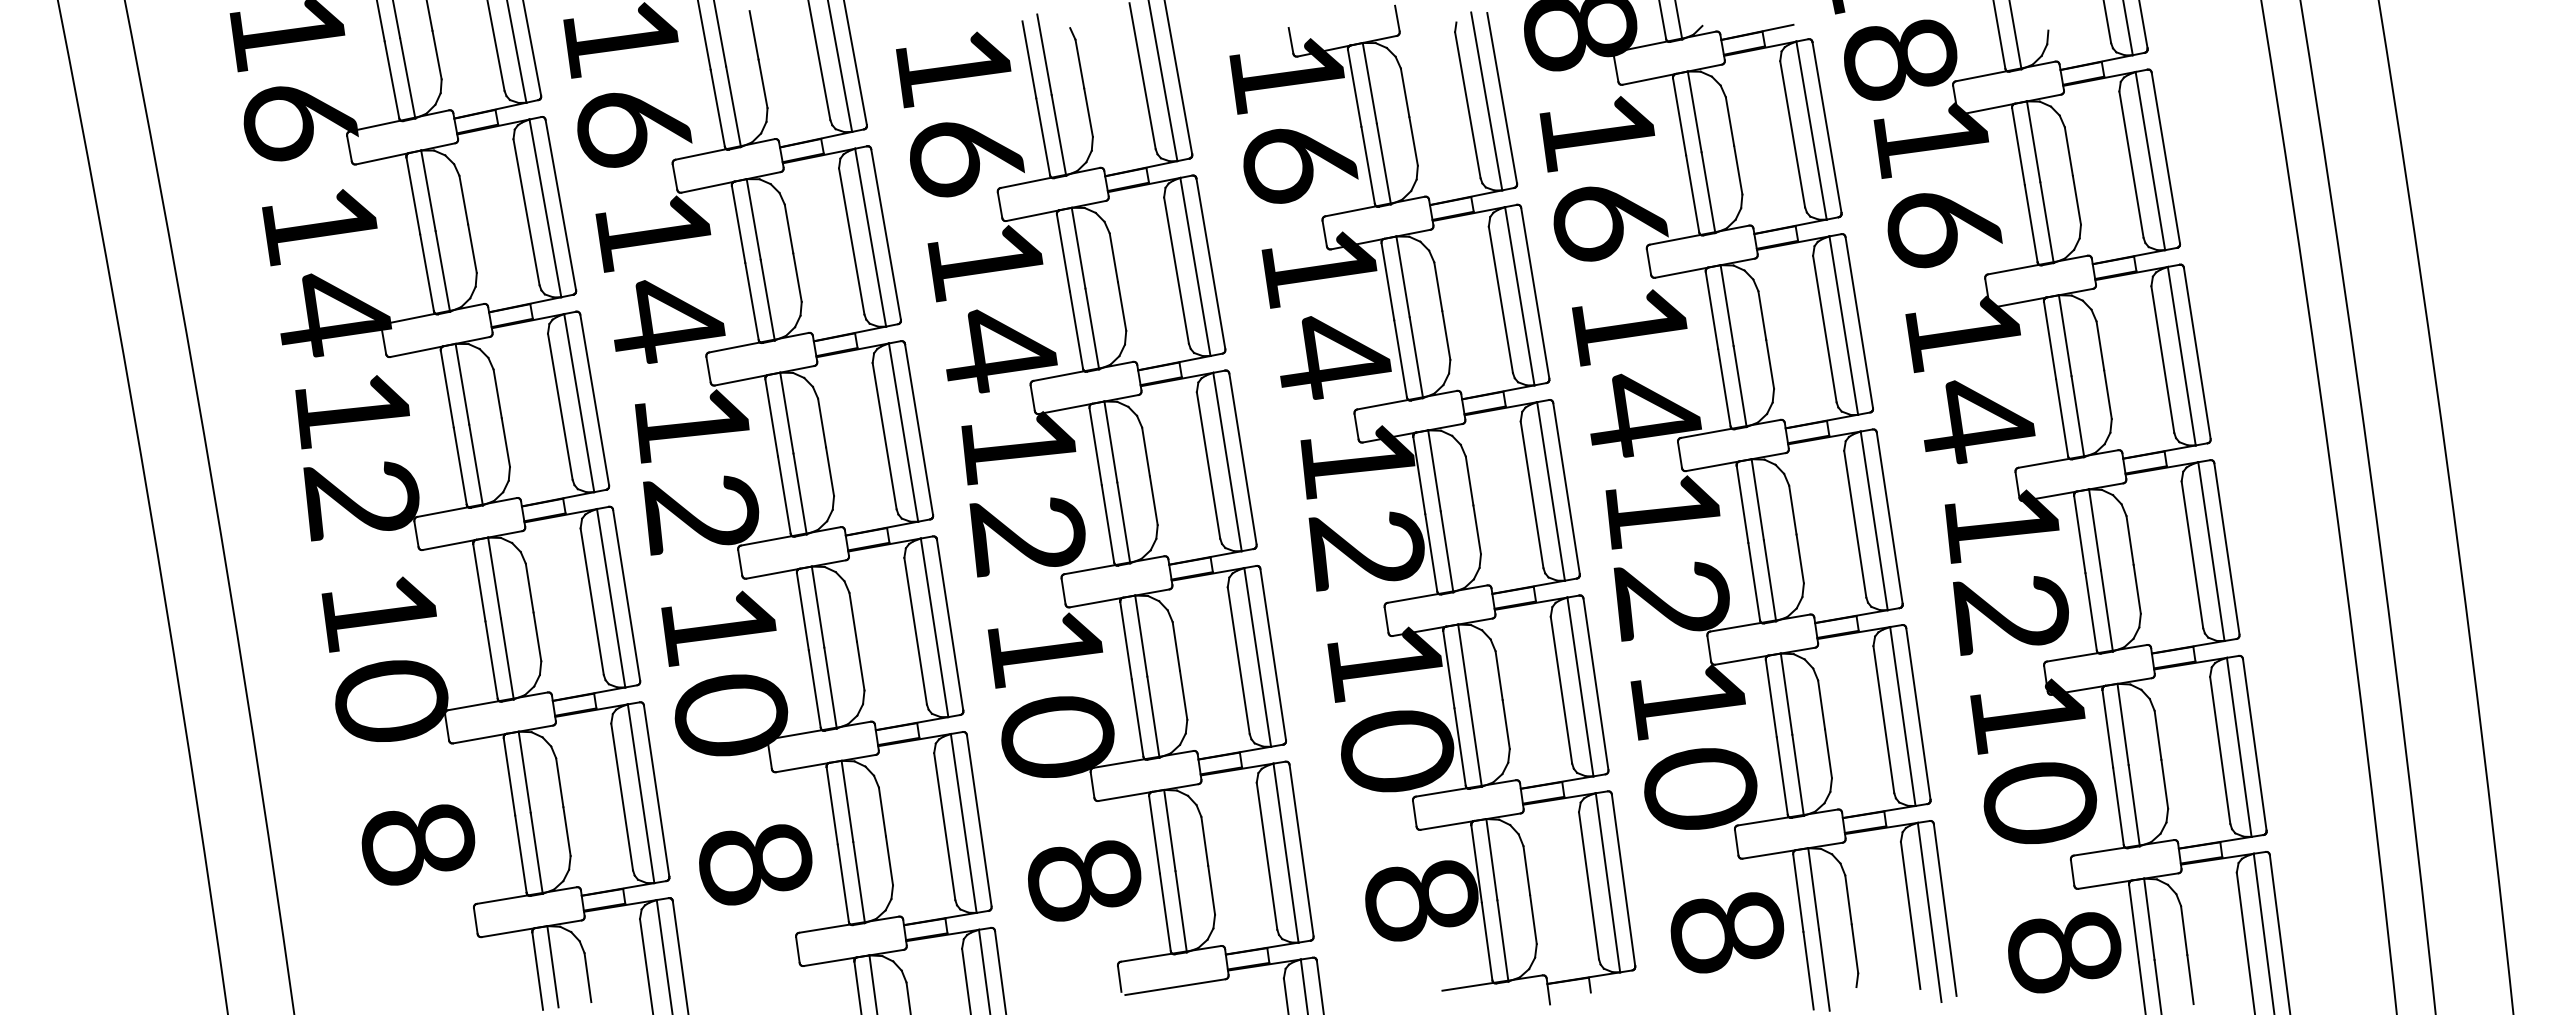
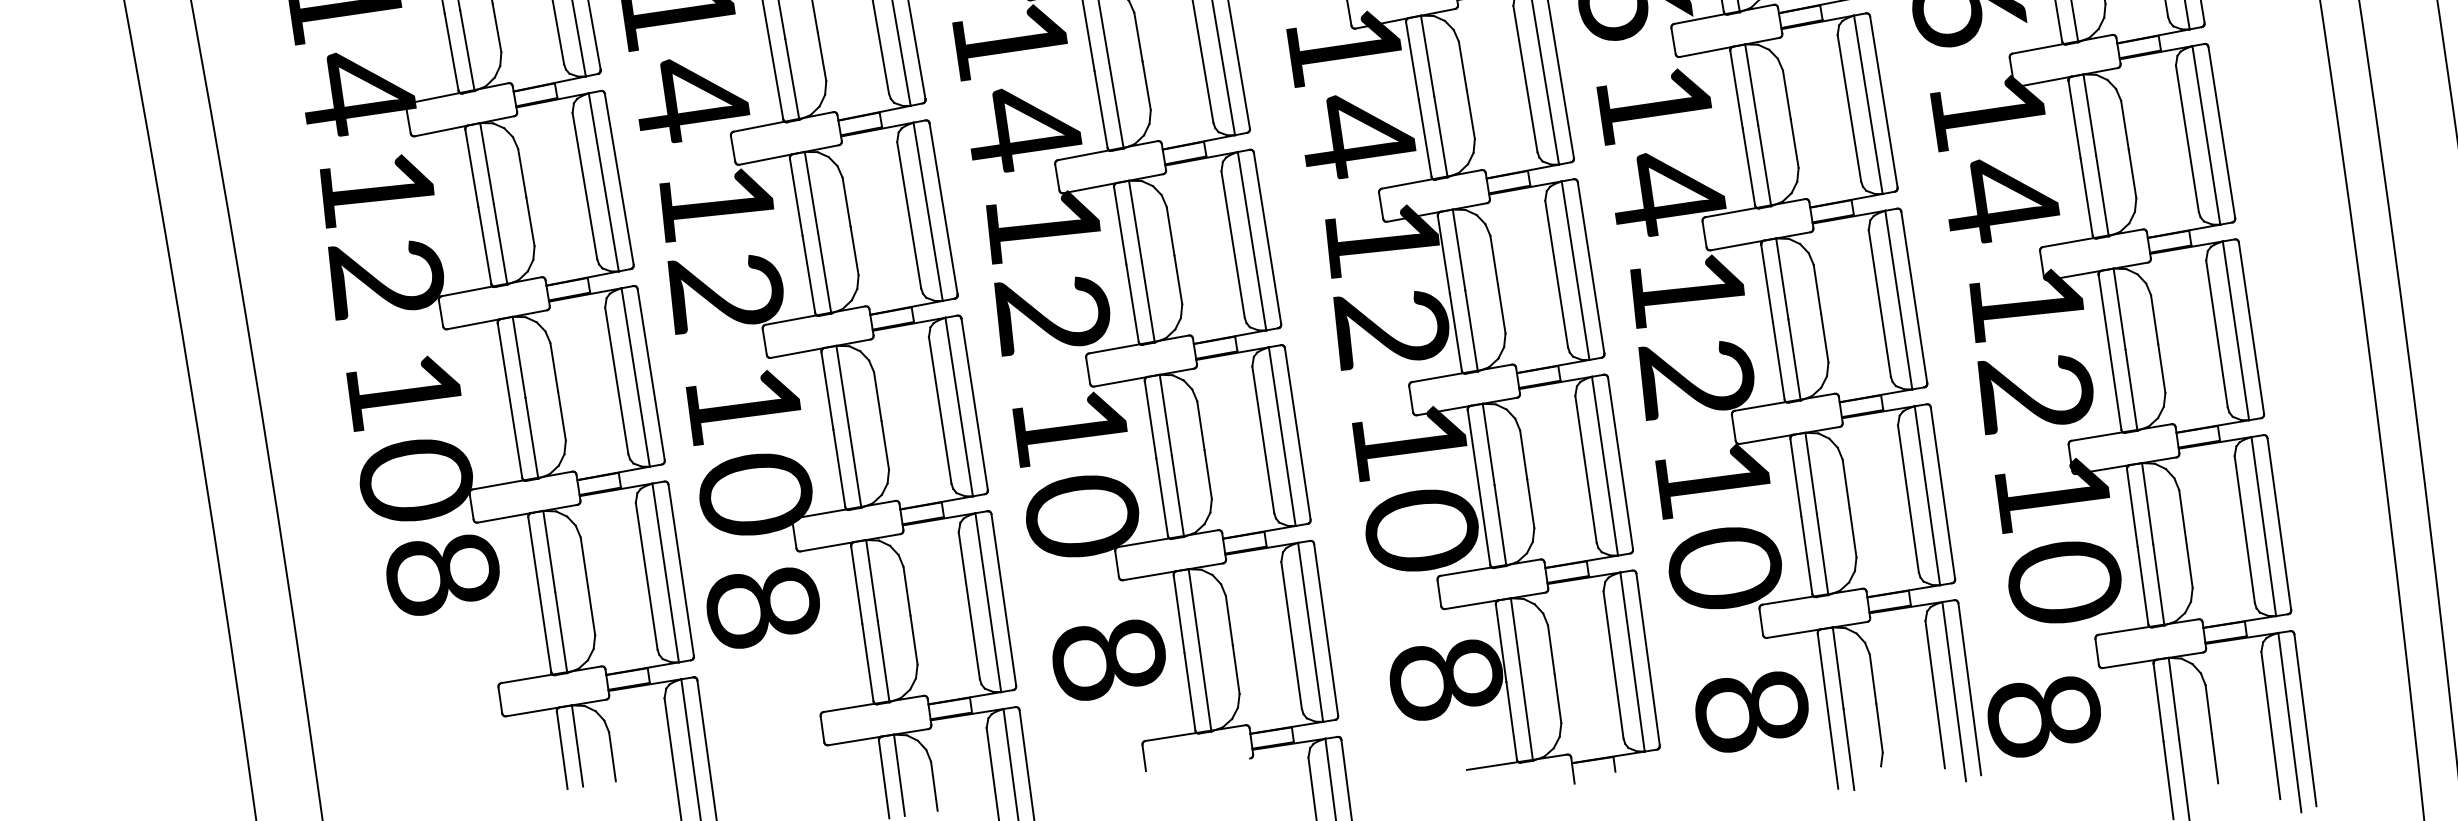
text: (418, 844) -> (443, 574), moved
text: (755, 864) -> (763, 607), moved
text: (2064, 952) -> (2044, 716), moved
line: (1175, 987) -> (1200, 766), removed

